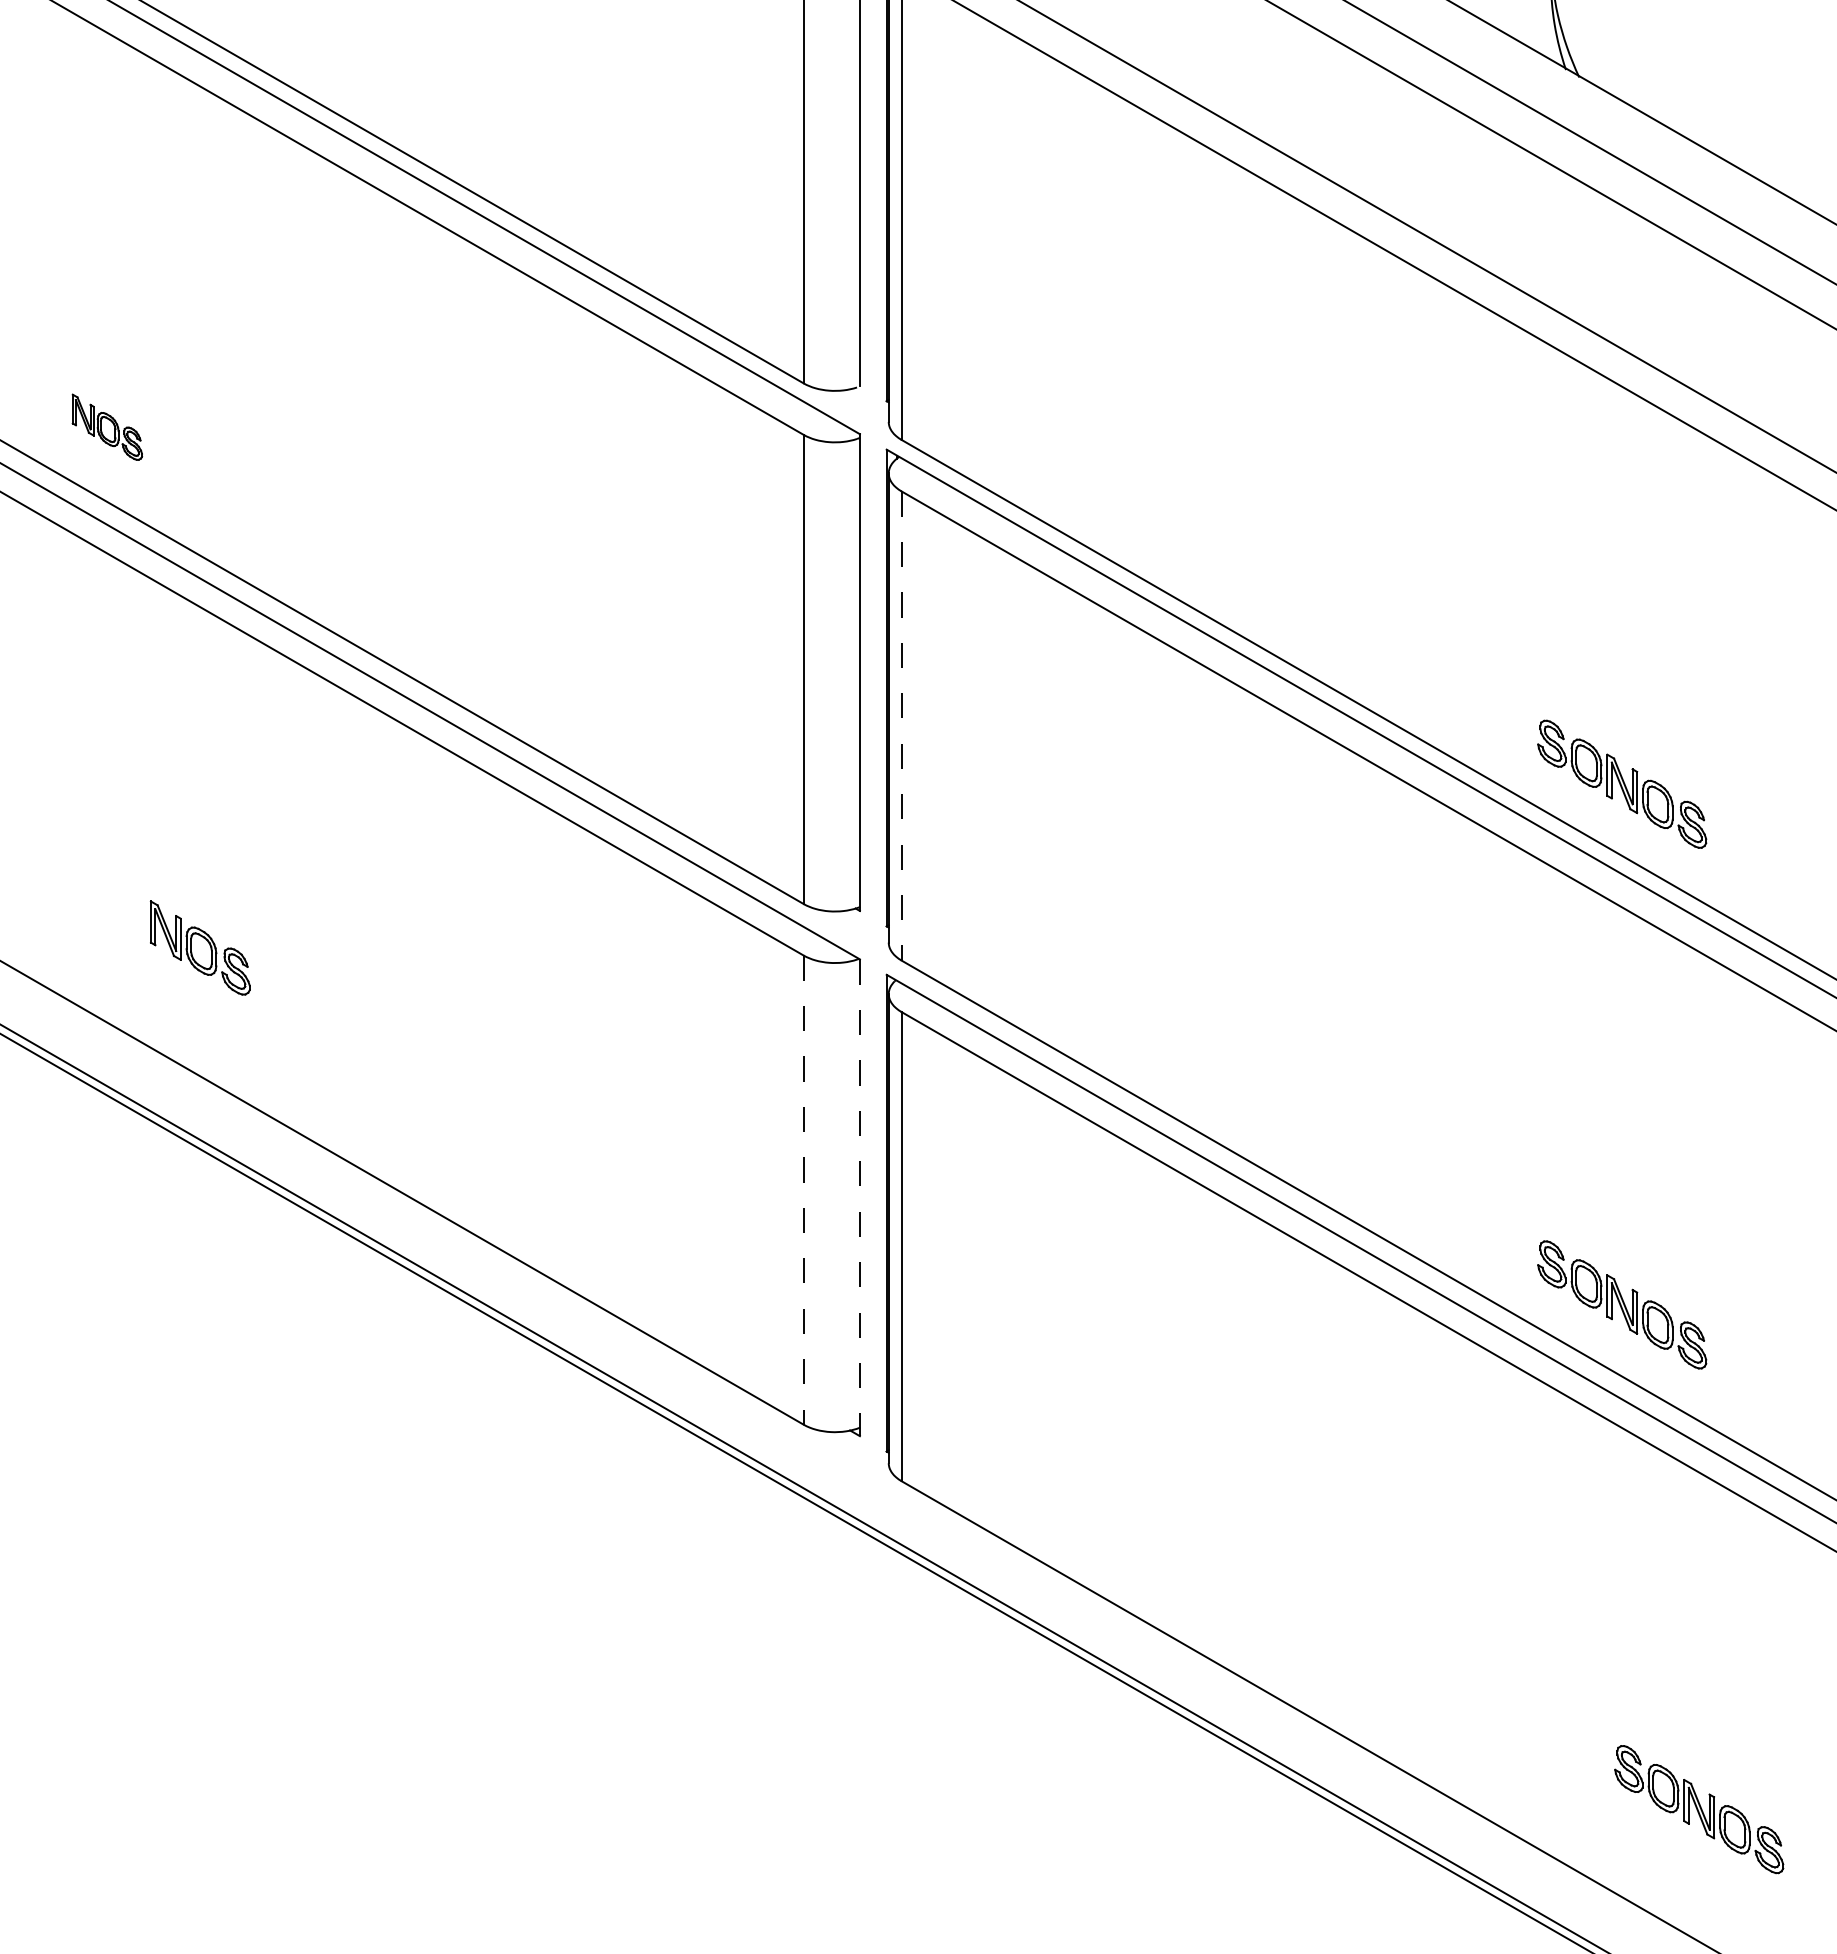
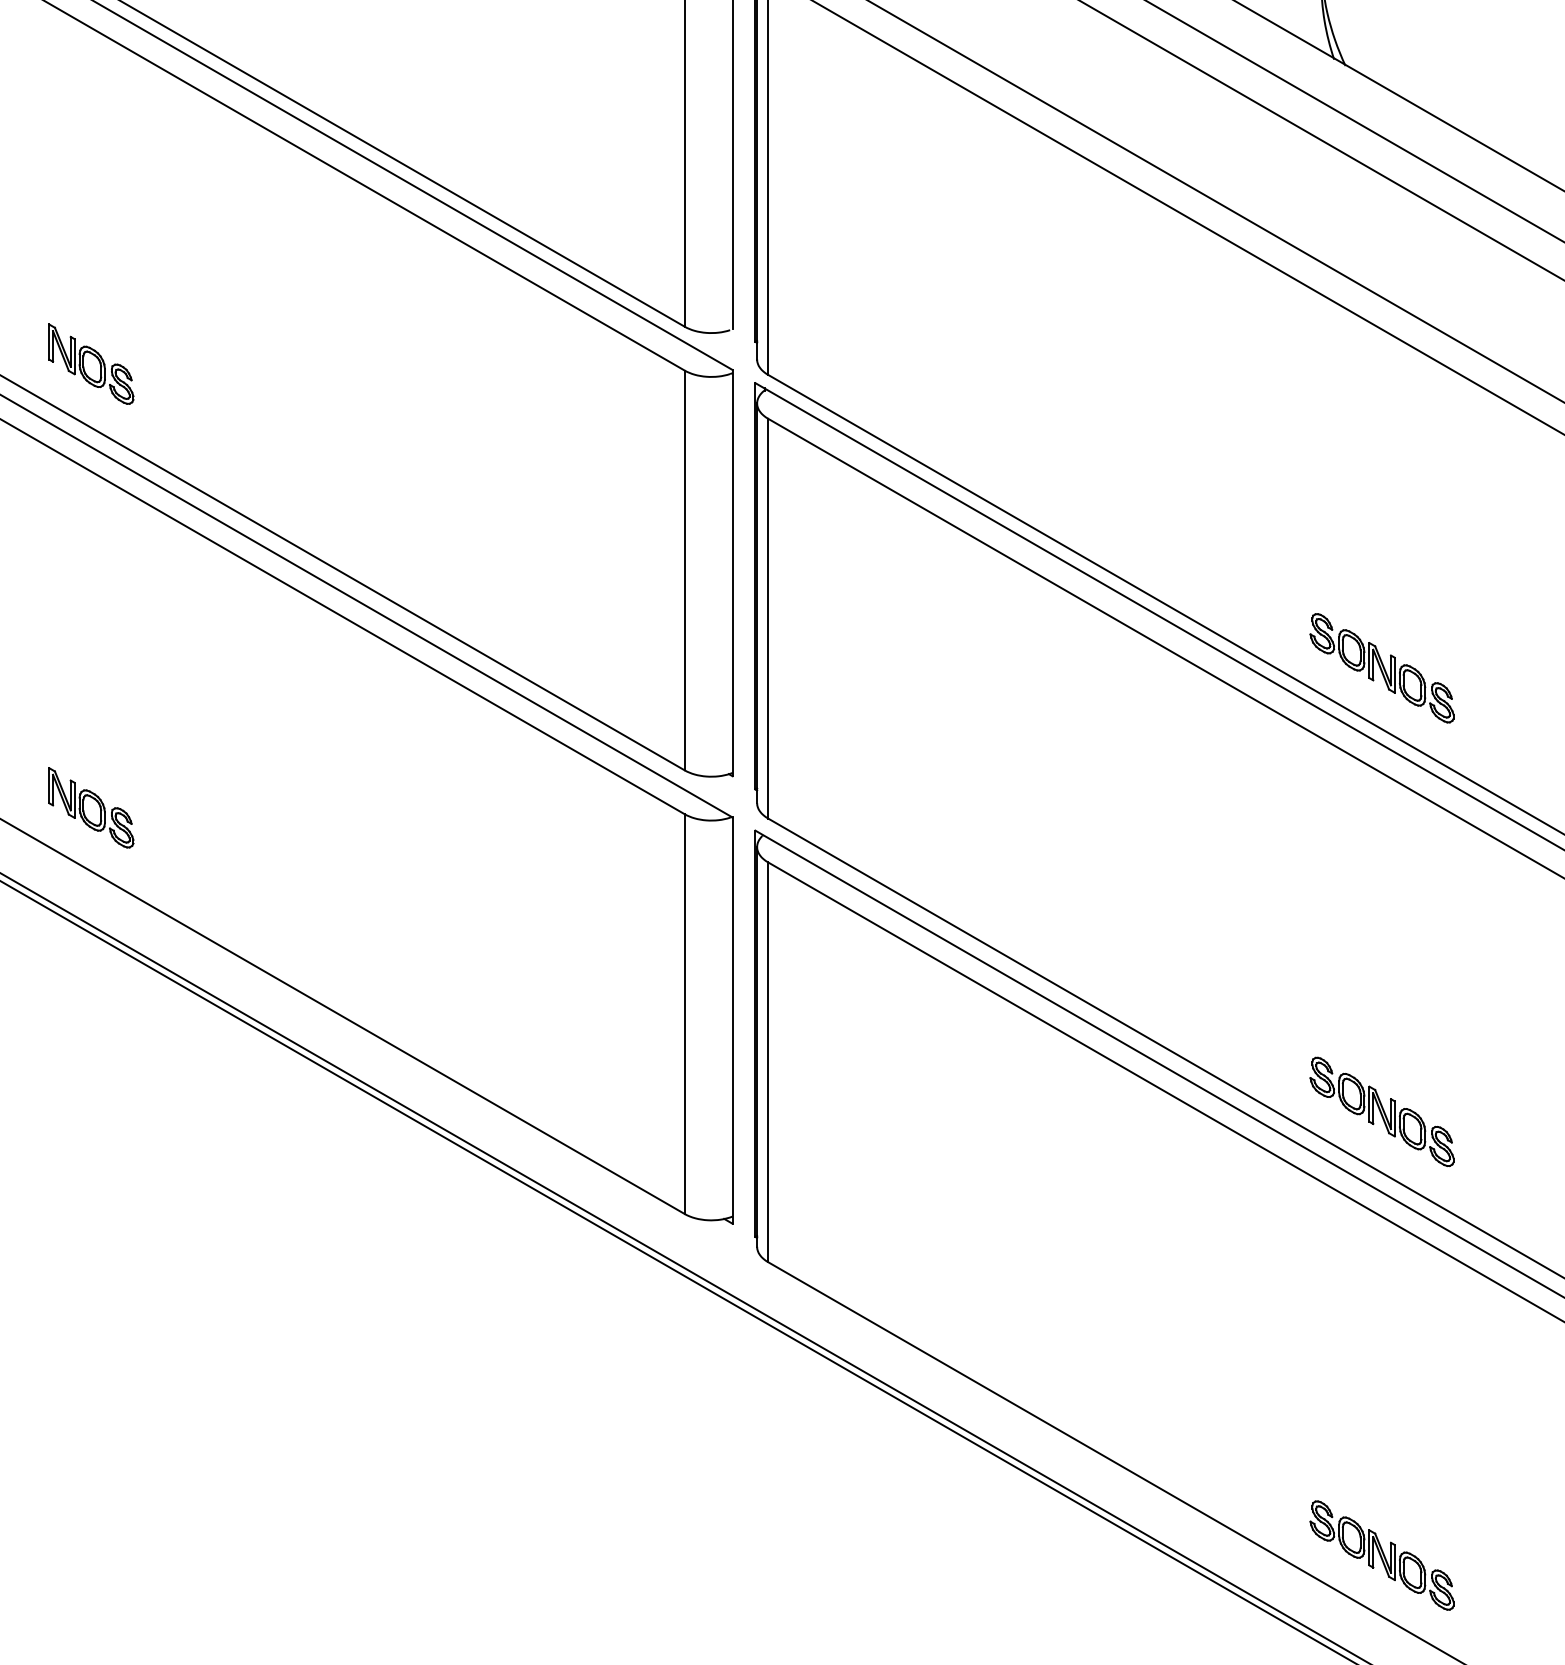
part: (107, 426) -> (91, 363), size x1.43
line: (901, 726) -> (768, 619), dashed -> solid
part: (199, 947) -> (90, 807), moved
line: (803, 1190) -> (684, 1014), dashed -> solid
line: (859, 1198) -> (732, 1021), dashed -> solid
part: (1699, 1809) -> (1382, 1555), moved

